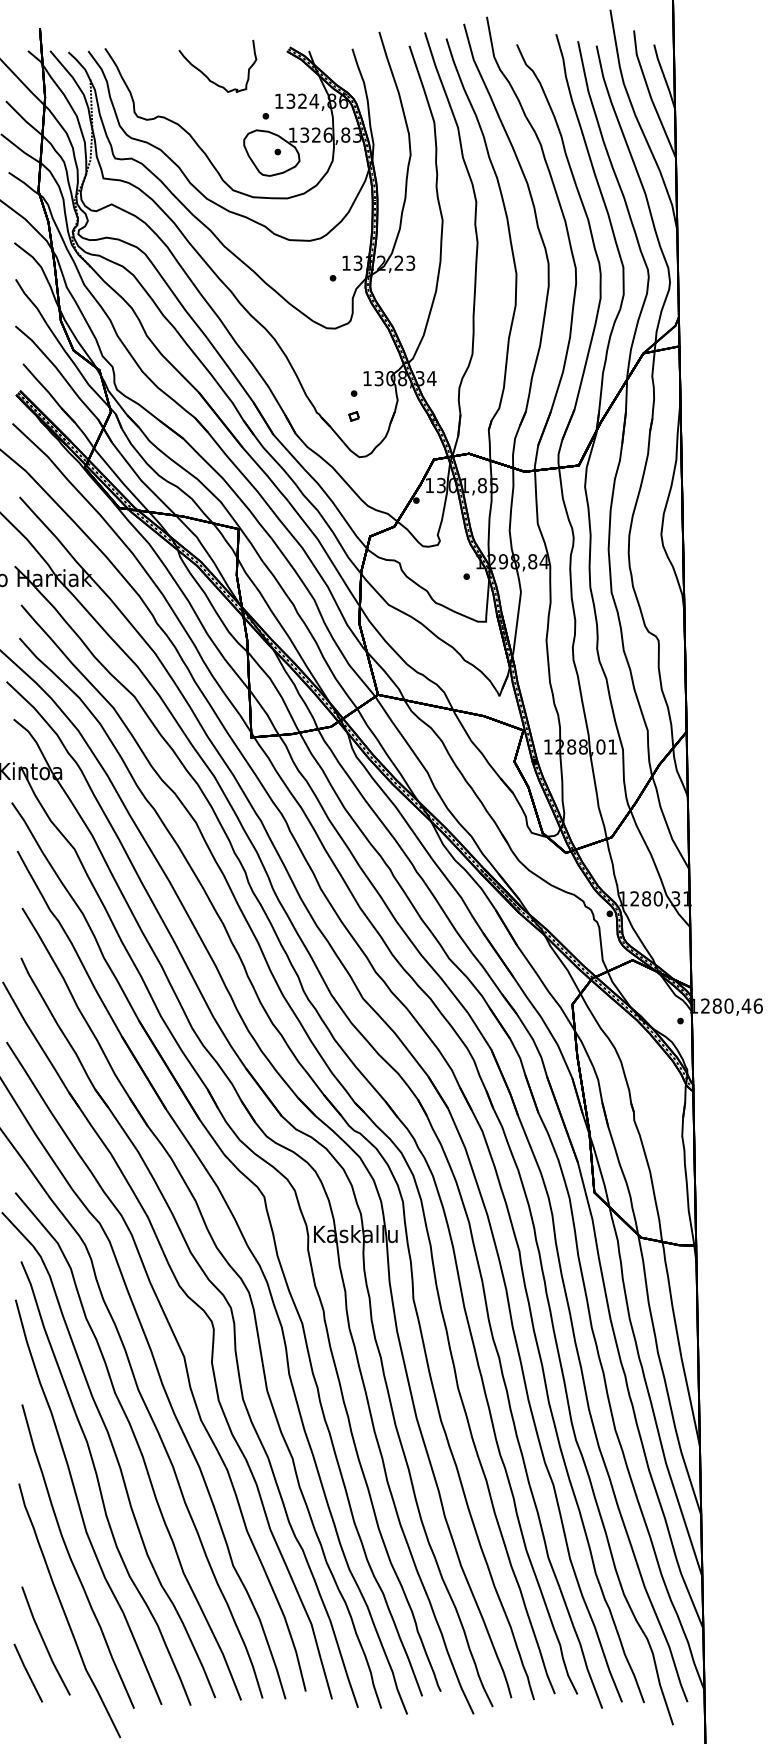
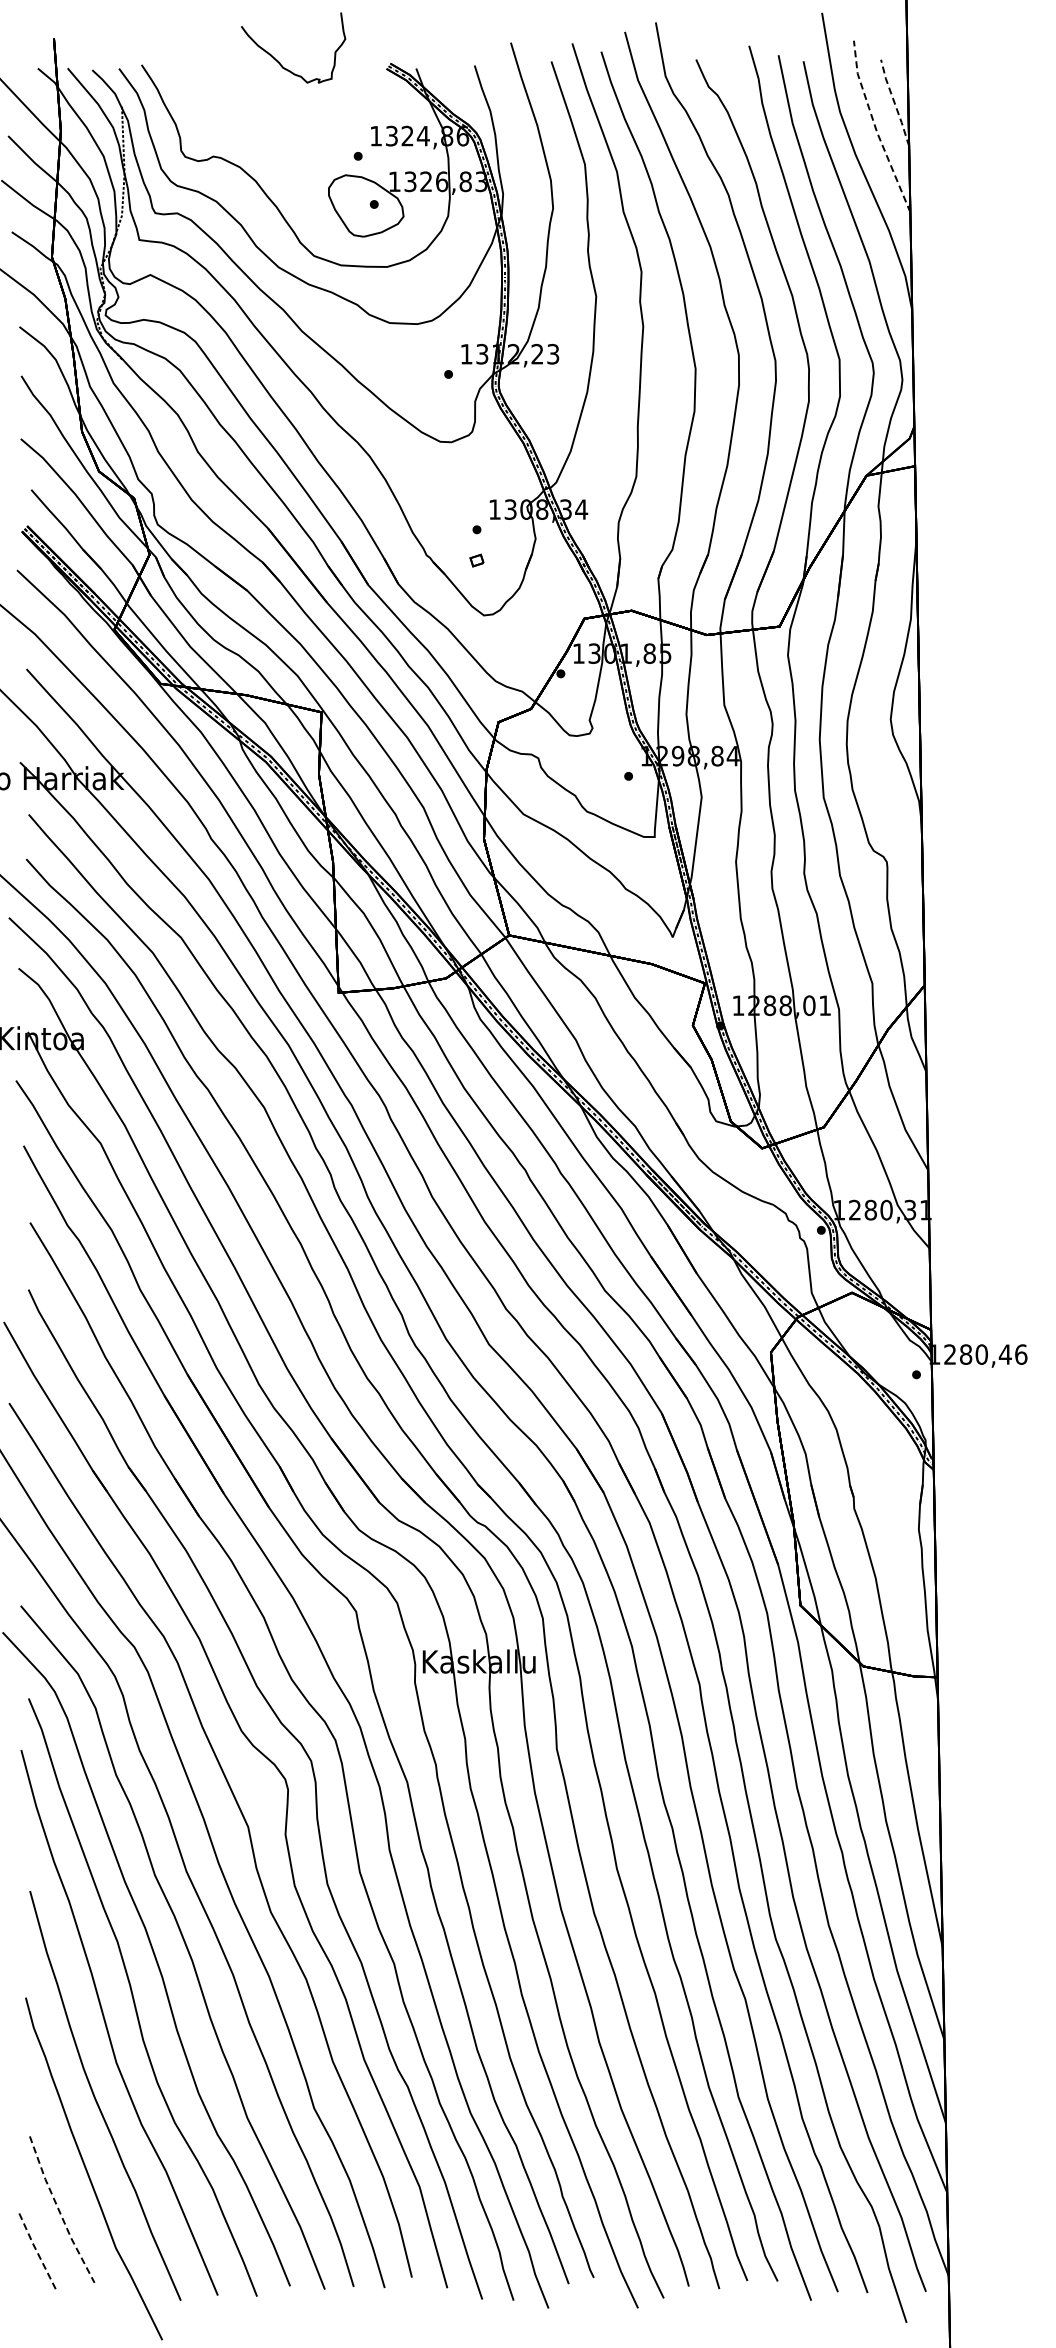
curve: (207, 76) -> (279, 61), moved
line: (664, 77) -> (894, 103), solid -> dashed
line: (650, 95) -> (875, 128), solid -> dashed
line: (44, 1642) -> (59, 2211), solid -> dashed
line: (27, 1673) -> (37, 2253), solid -> dashed

